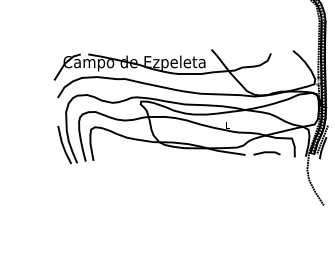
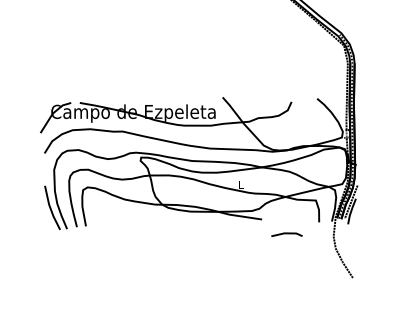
line: (266, 153) -> (286, 234), moved

